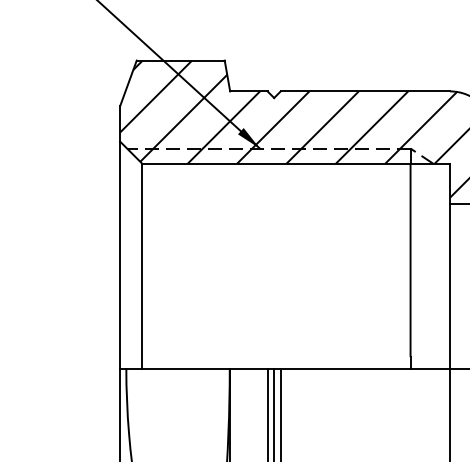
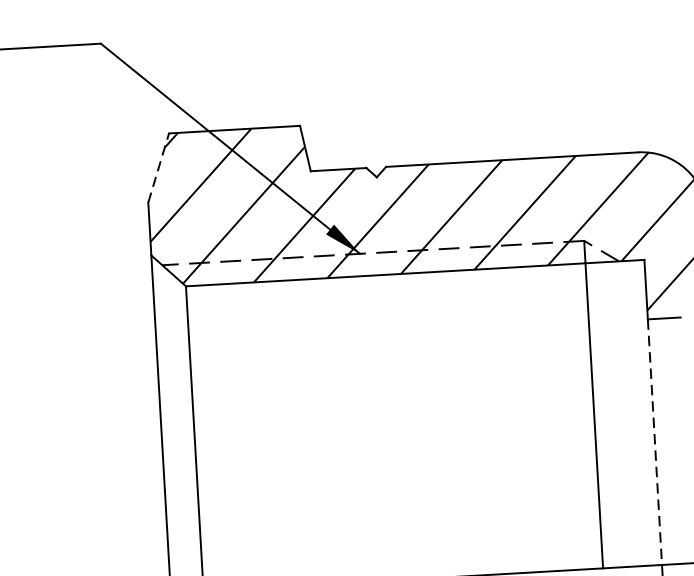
line: (128, 82) -> (158, 166), solid -> dashed
line: (450, 286) -> (655, 442), solid -> dashed

